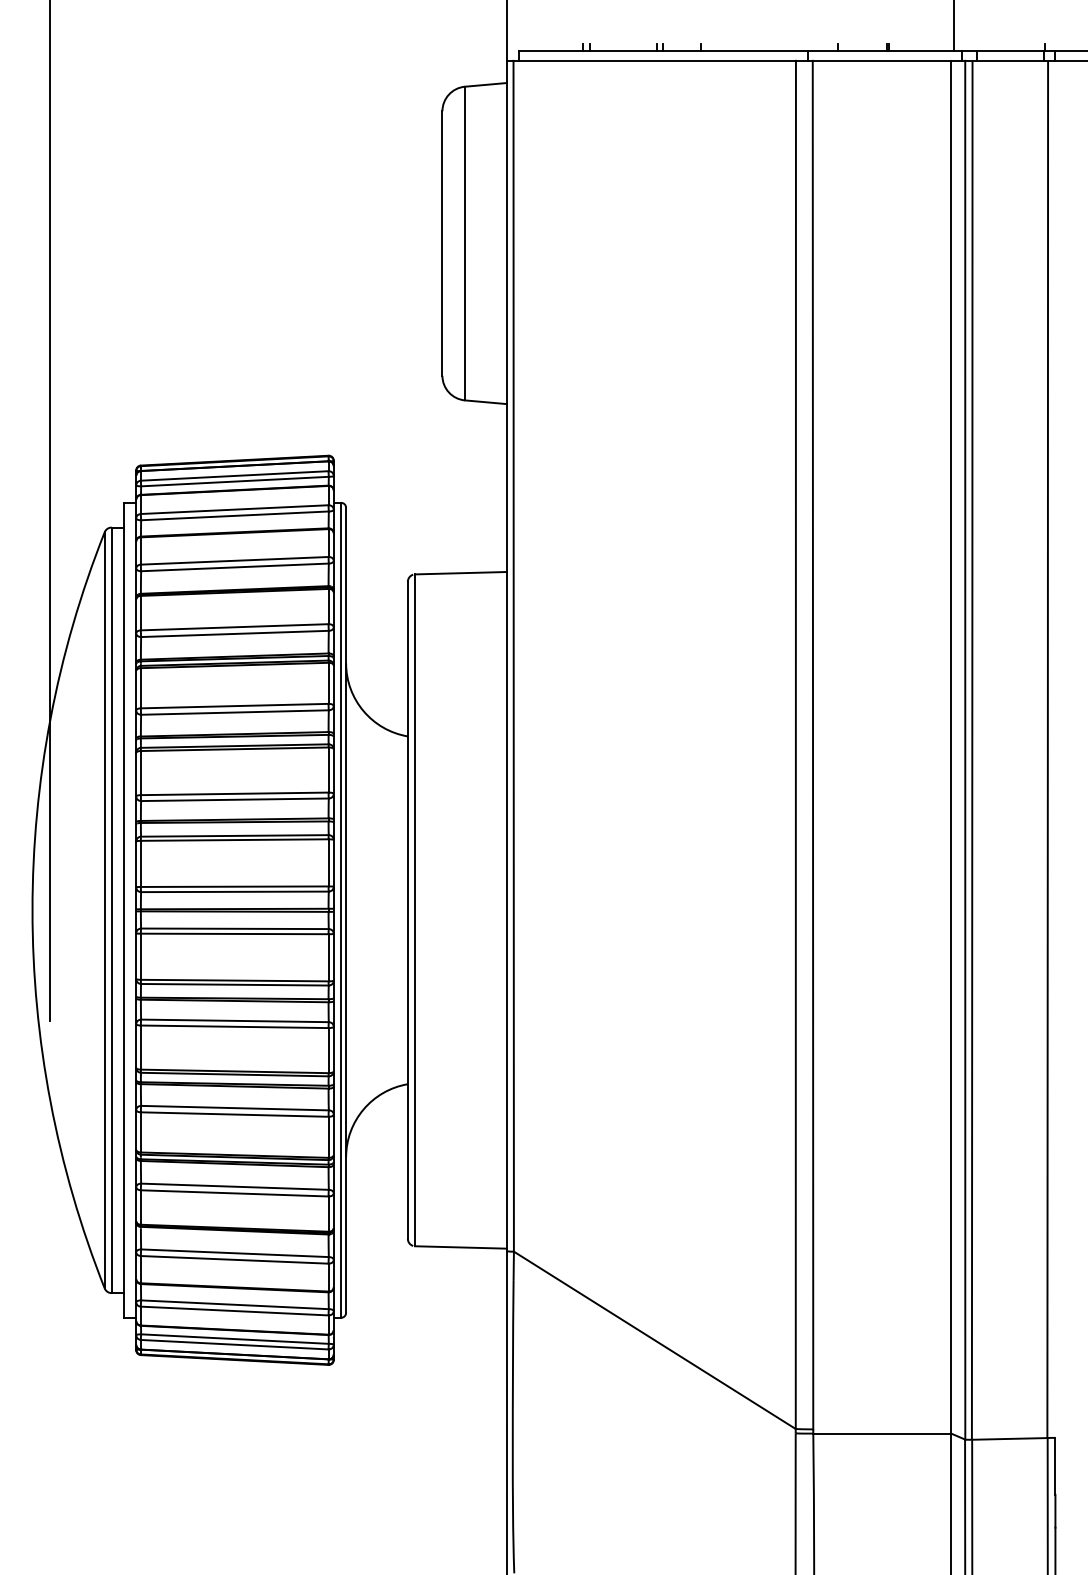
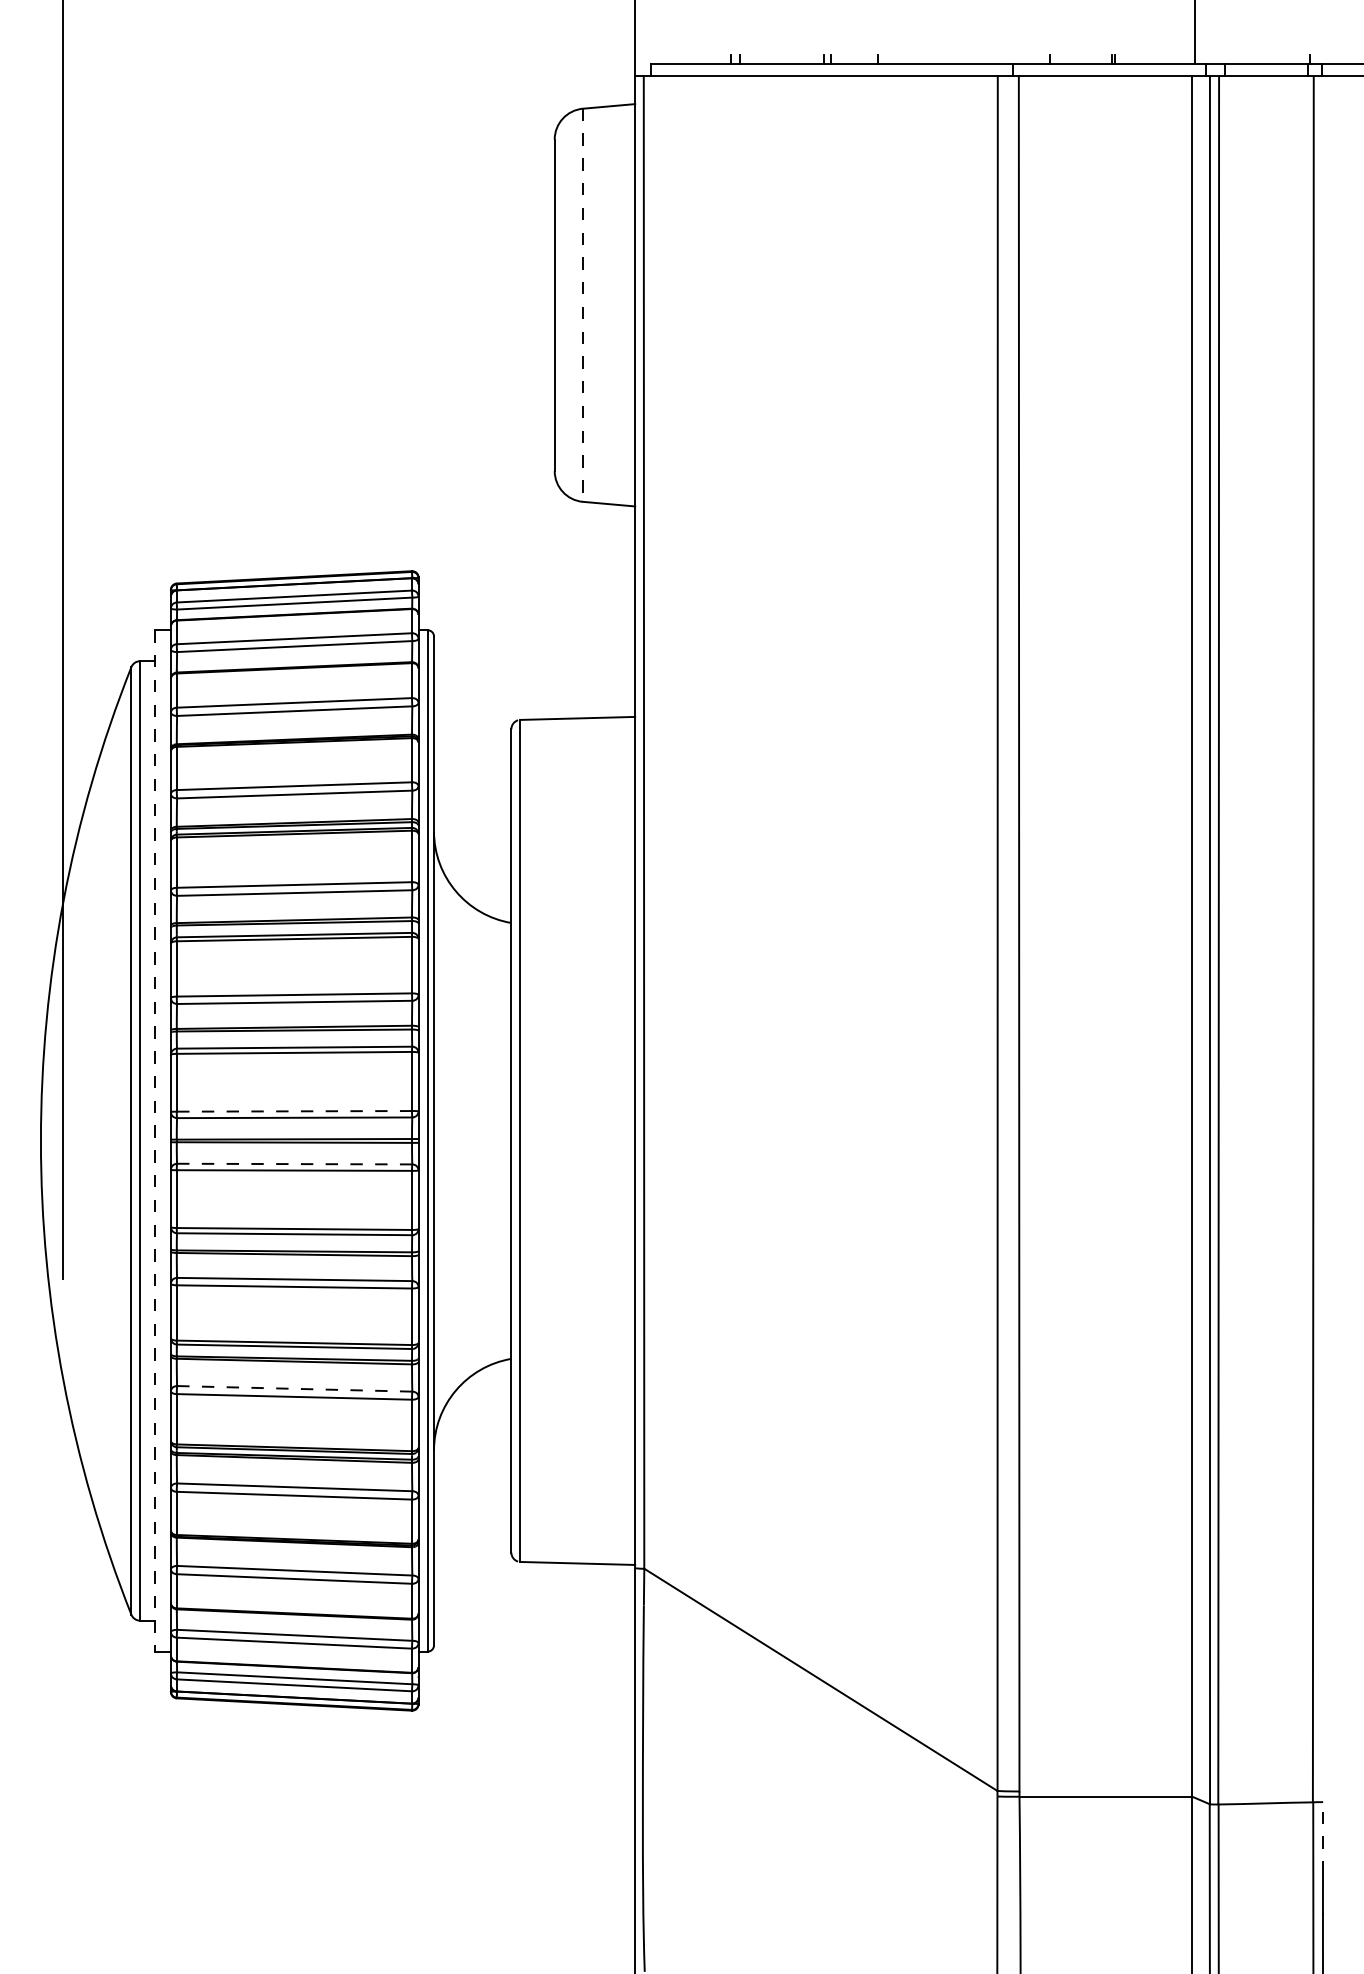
line: (464, 243) -> (582, 305), solid -> dashed
line: (234, 886) -> (294, 1111), solid -> dashed
line: (123, 910) -> (154, 1141), solid -> dashed
line: (234, 928) -> (294, 1163), solid -> dashed
line: (234, 1108) -> (294, 1389), solid -> dashed
line: (1055, 1466) -> (1323, 1837), solid -> dashed

